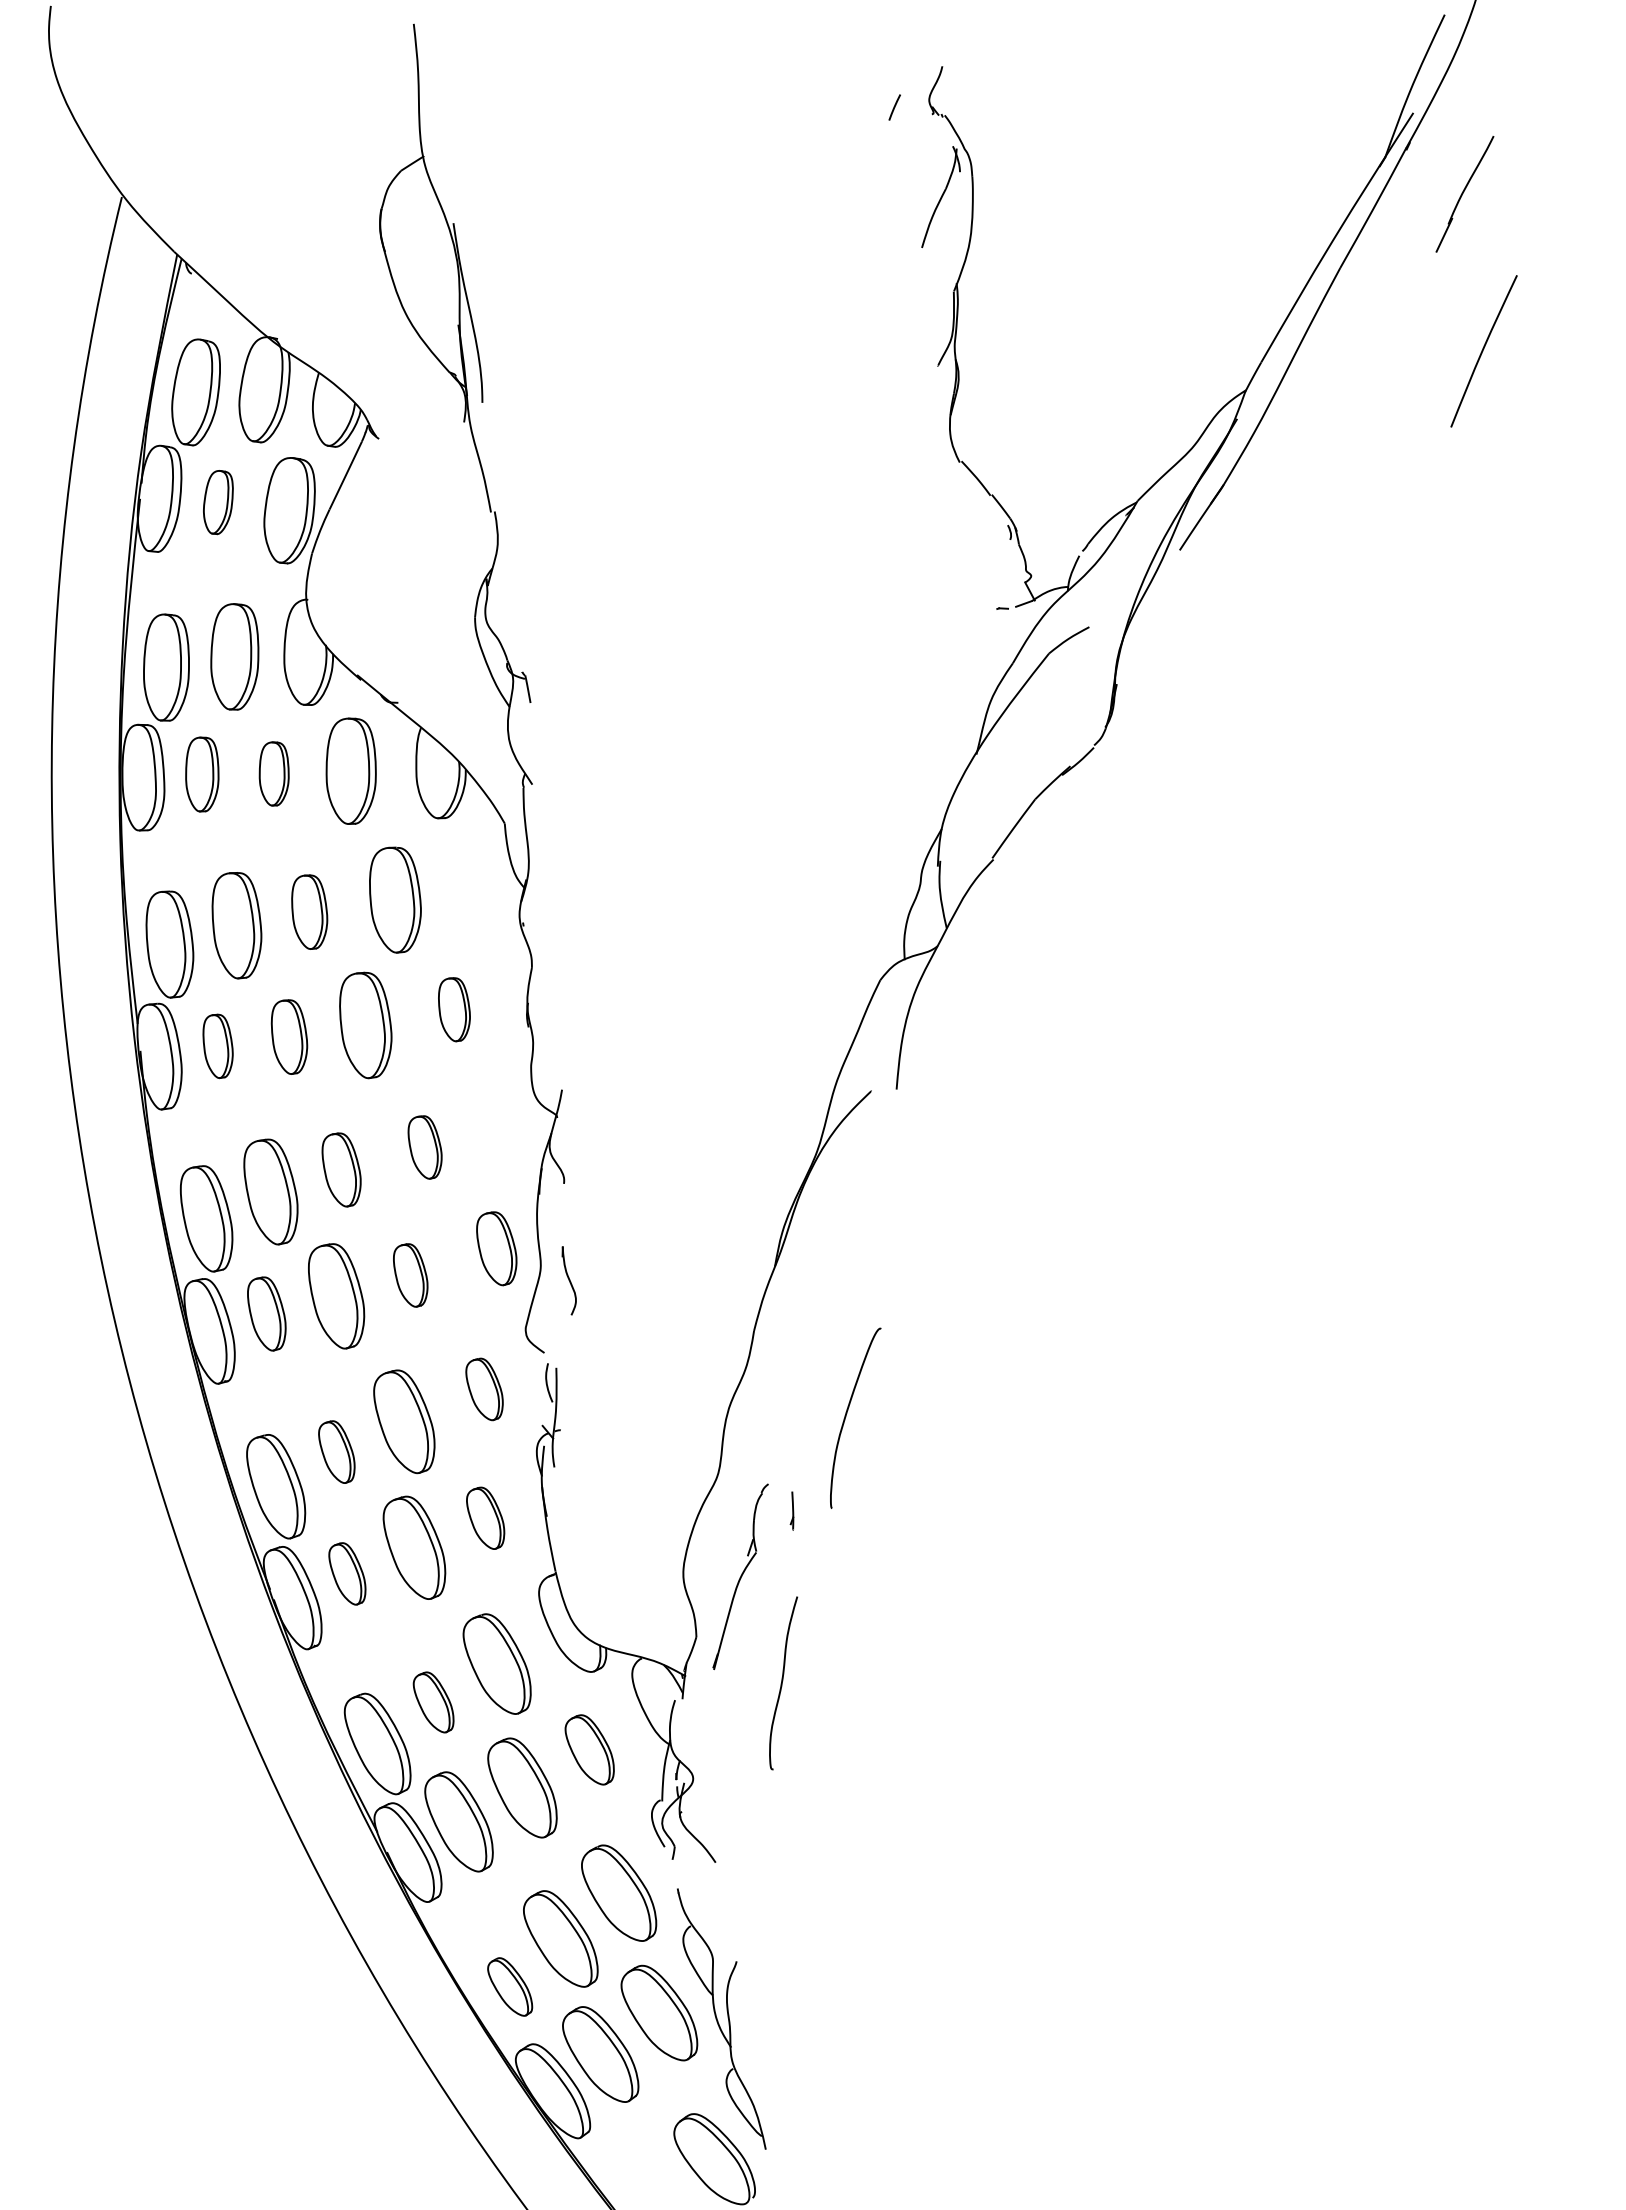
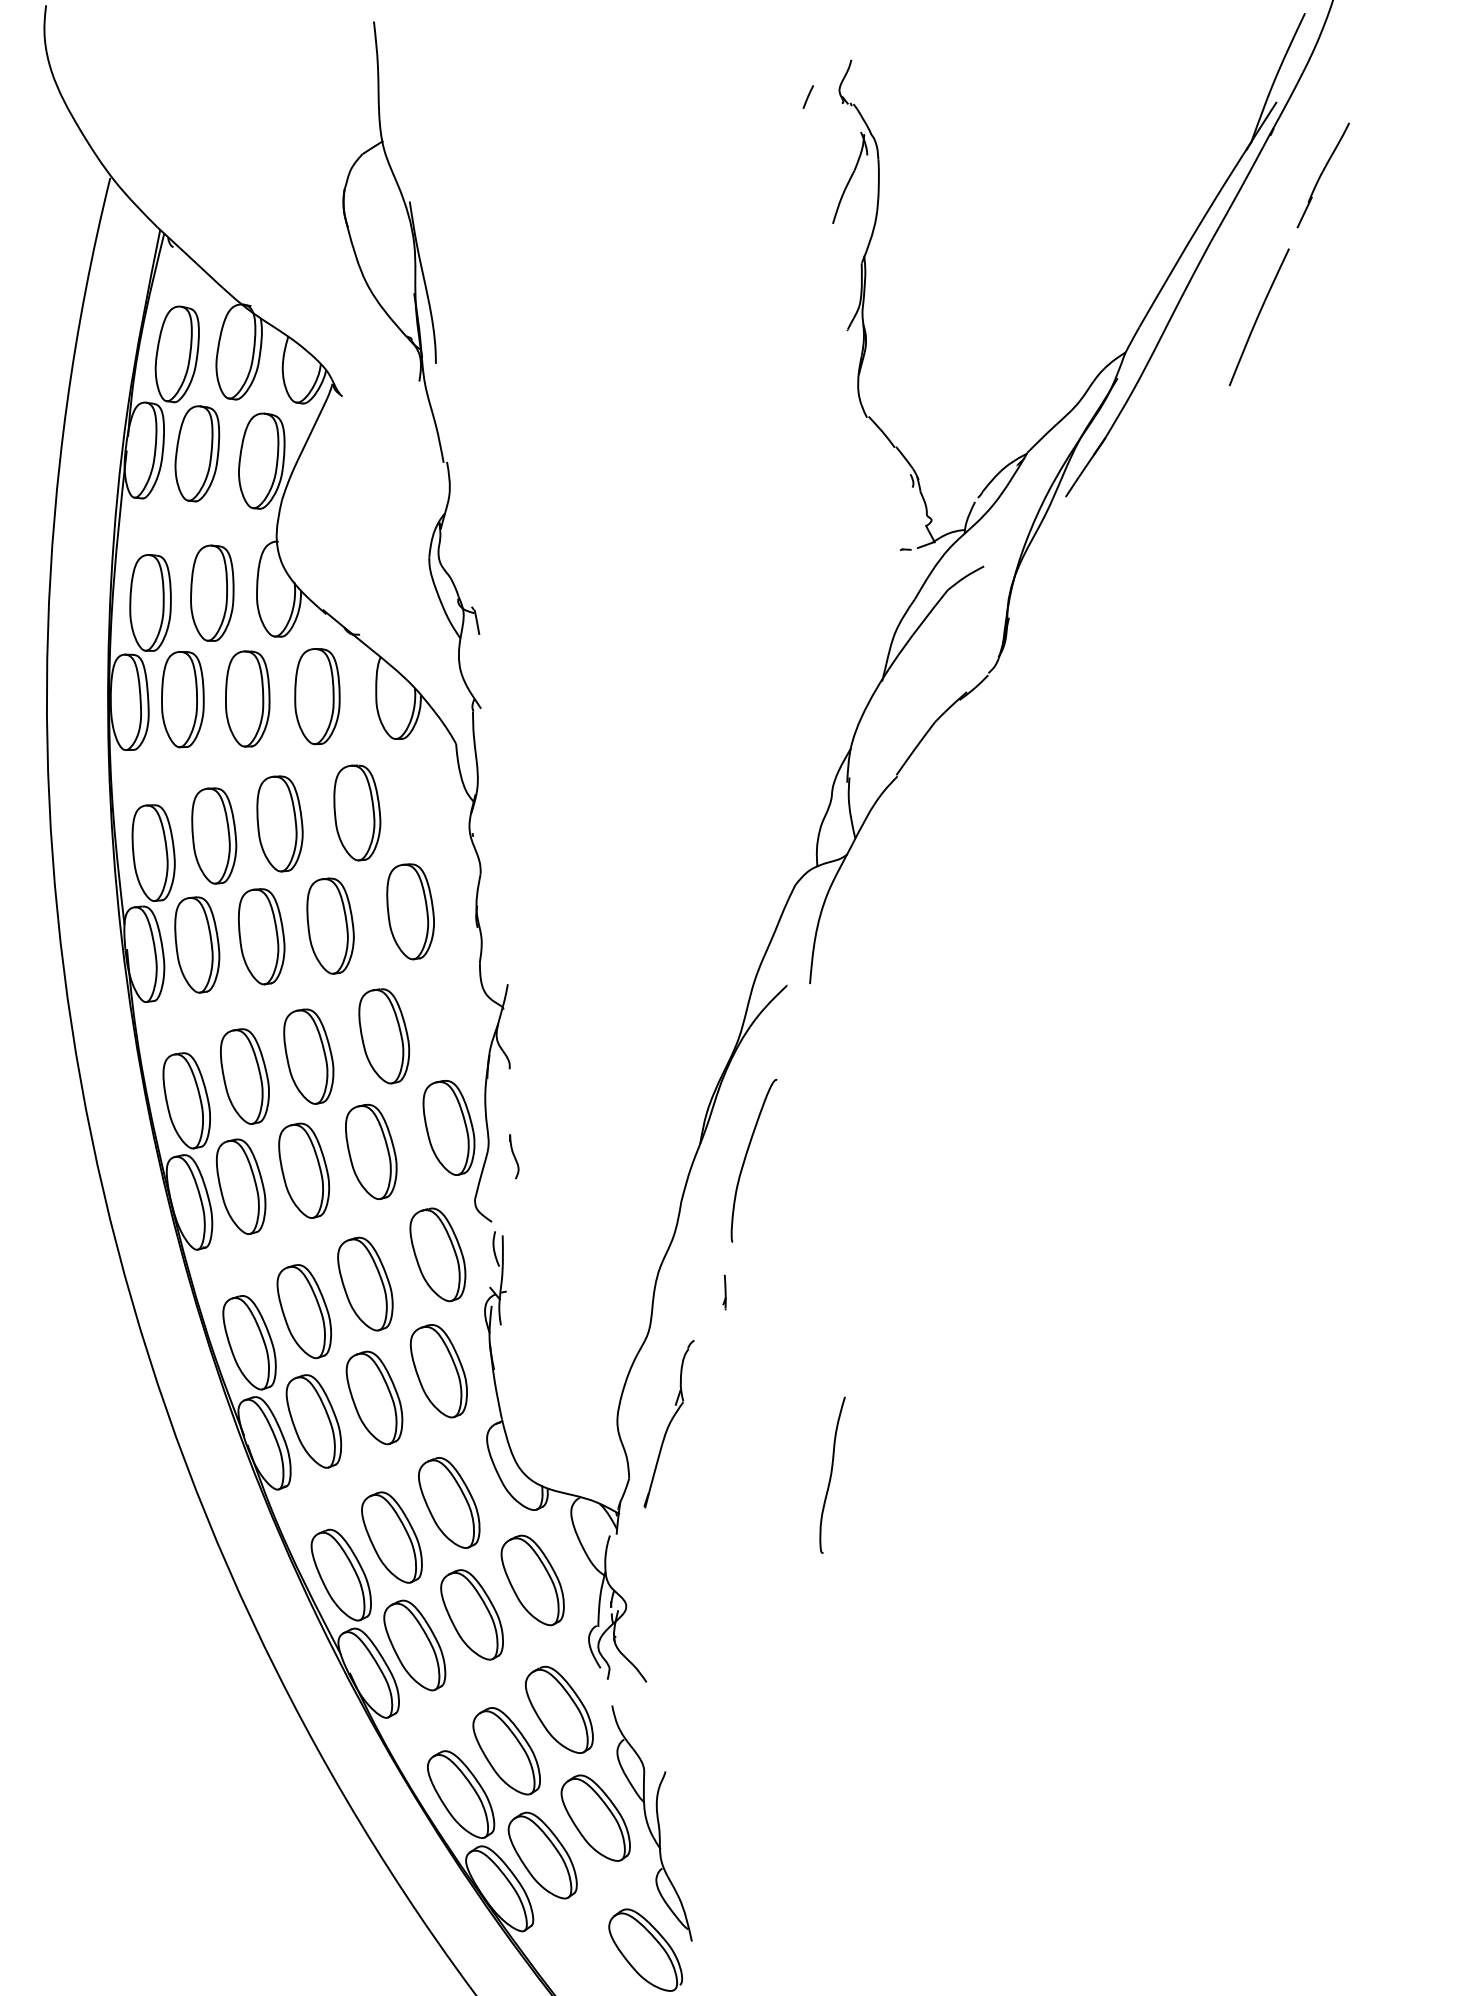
curve: (1483, 351) -> (1258, 317), moved
part: (218, 502) -> (197, 453), size x1.67
part: (274, 773) -> (248, 698), size x1.67
part: (202, 774) -> (183, 699), size x1.43
part: (309, 911) -> (279, 823), size x1.43
part: (454, 1009) -> (410, 911), size x1.67
part: (289, 1036) -> (261, 936), size x1.43
part: (217, 1046) -> (196, 945), size x1.67
part: (424, 1147) -> (383, 1036), size x1.67
part: (341, 1169) -> (308, 1056), size x1.43
part: (496, 1248) -> (448, 1127), size x1.43
part: (410, 1275) -> (370, 1151), size x1.67
part: (568, 1280) -> (513, 1156), size x0.71
part: (266, 1313) -> (240, 1186), size x1.43
part: (484, 1389) -> (437, 1254), size x1.67
curve: (847, 1413) -> (746, 1156), moved
part: (336, 1451) -> (304, 1310), size x1.67
part: (791, 1510) -> (724, 1291), moved
part: (485, 1518) -> (438, 1371), size x1.67
part: (347, 1573) -> (314, 1421), size x1.67
curve: (782, 1683) -> (831, 1475), moved
part: (433, 1702) -> (391, 1537), size x1.67
part: (589, 1749) -> (532, 1580), size x1.43
part: (509, 1986) -> (460, 1794), size x1.67

